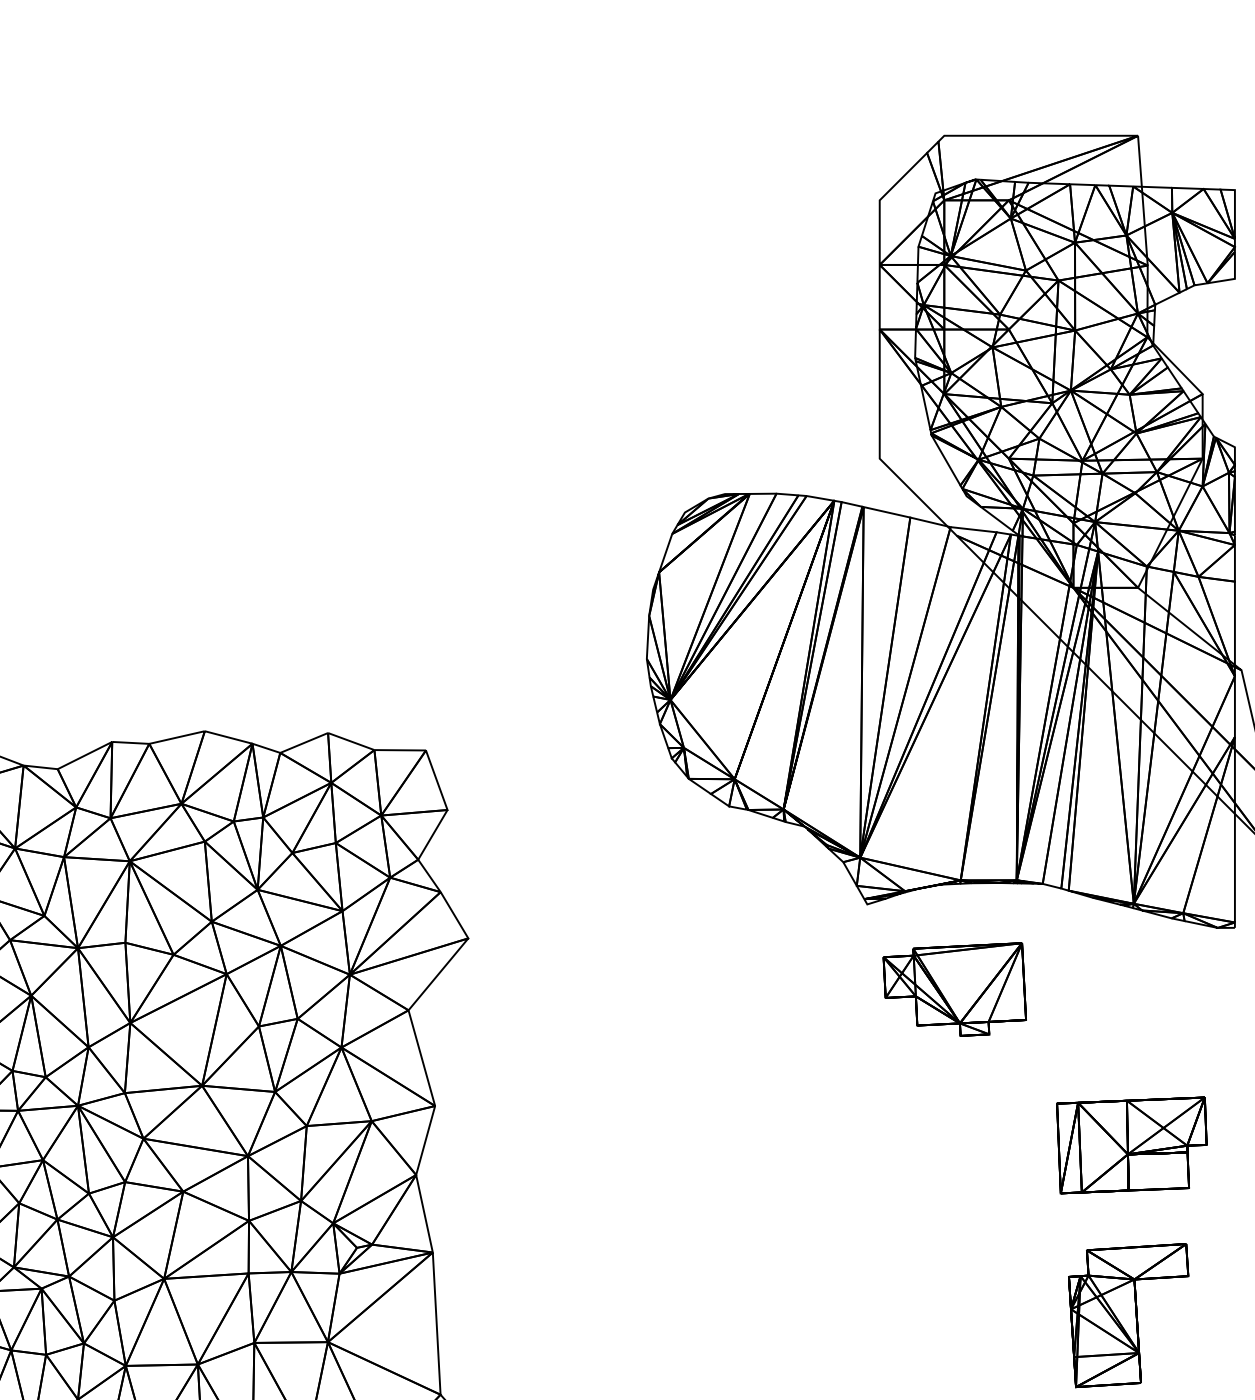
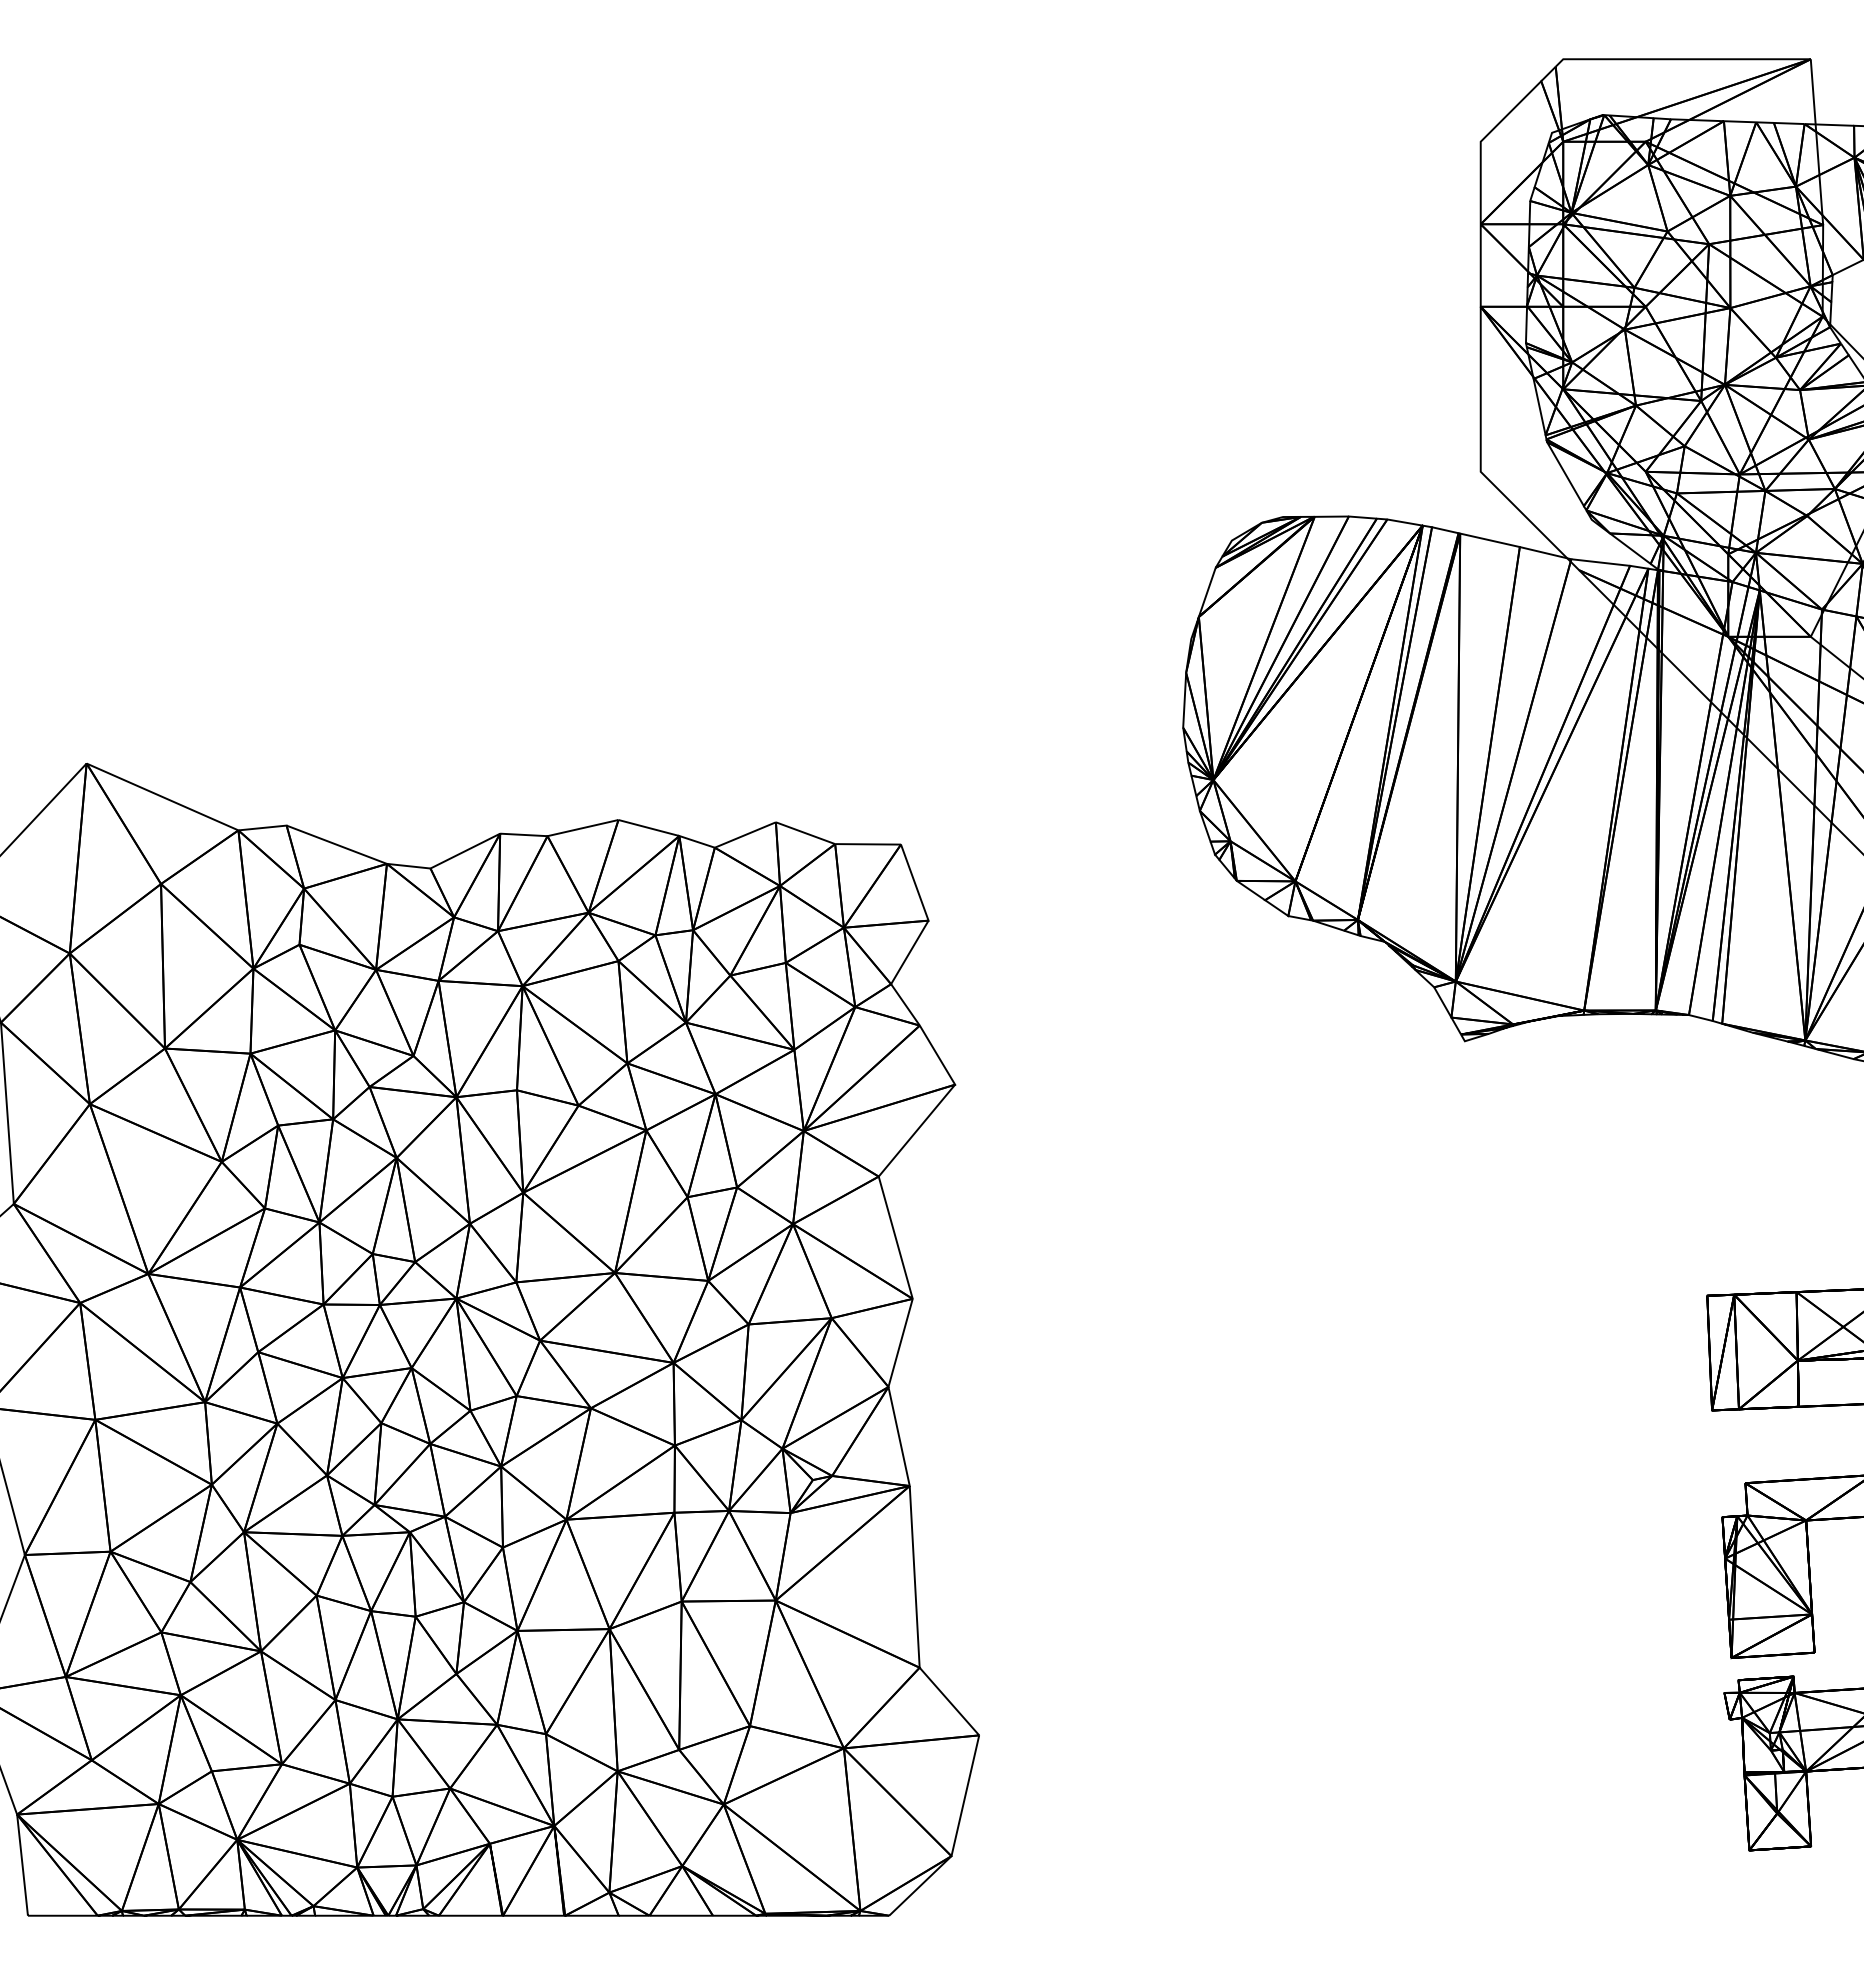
part: (954, 989) -> (1576, 1149), removed

